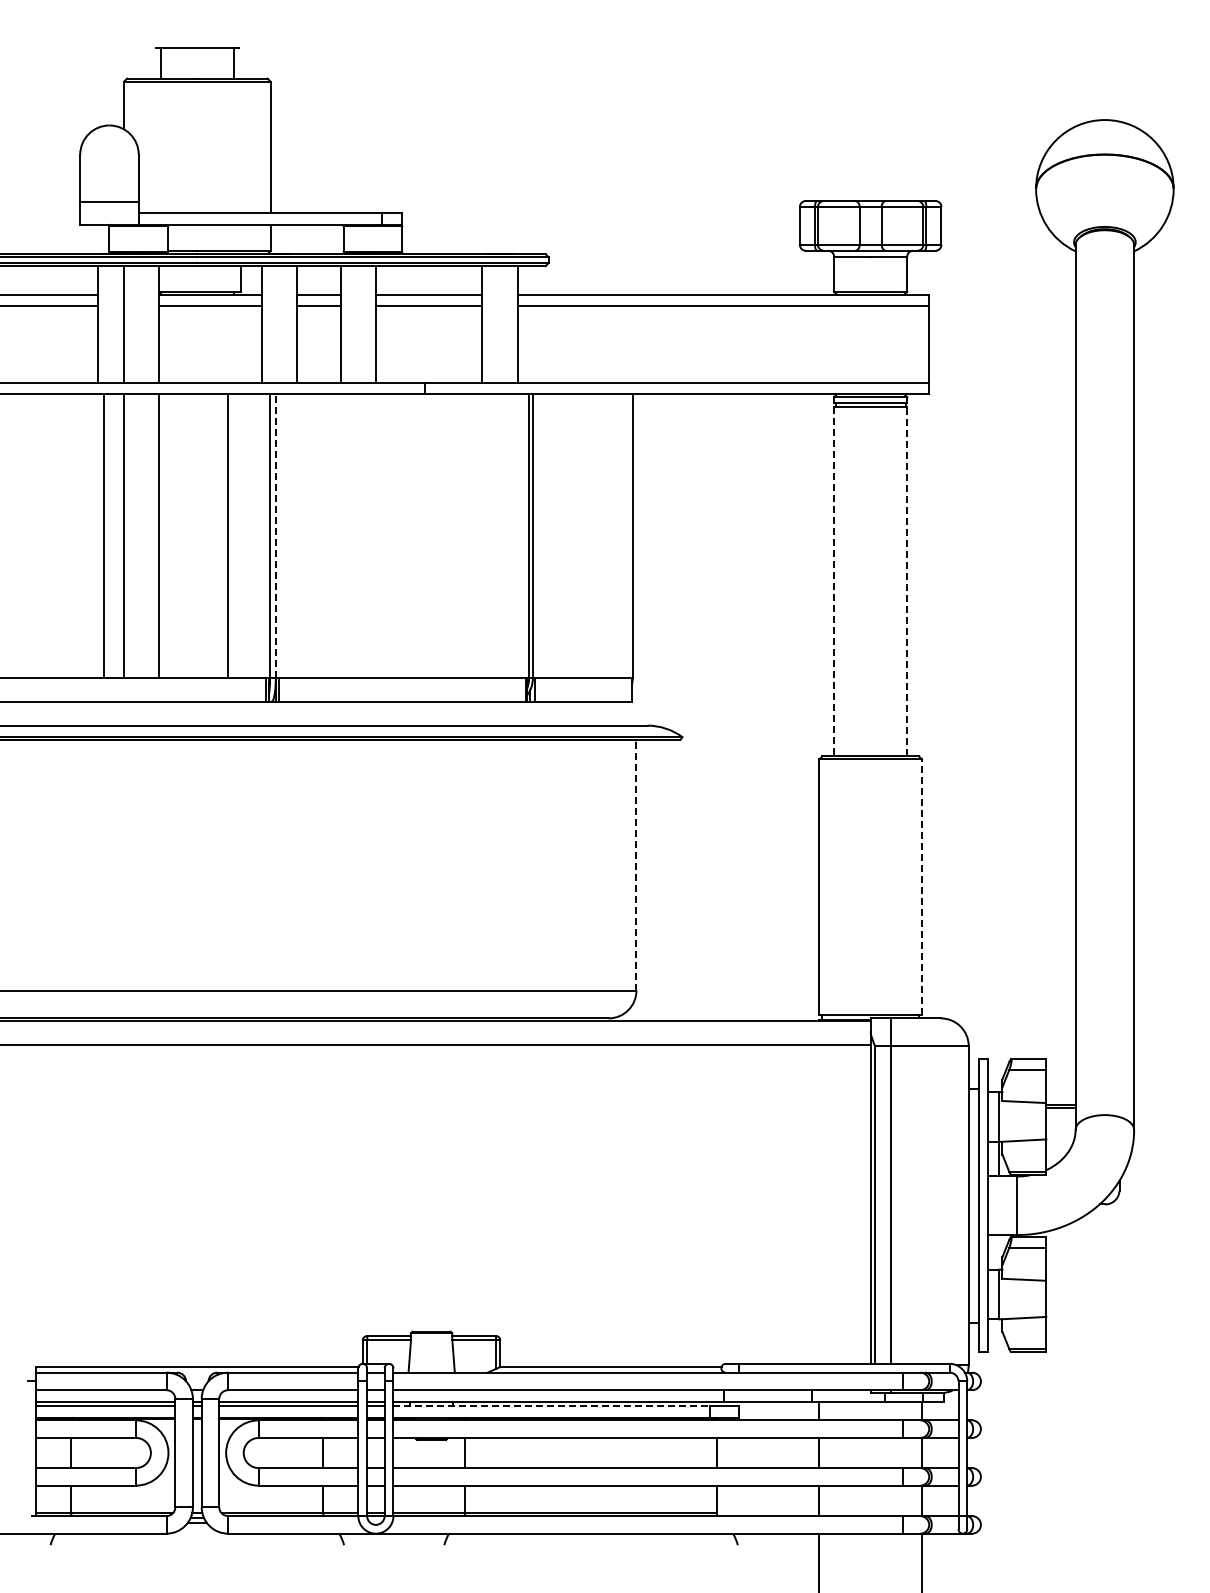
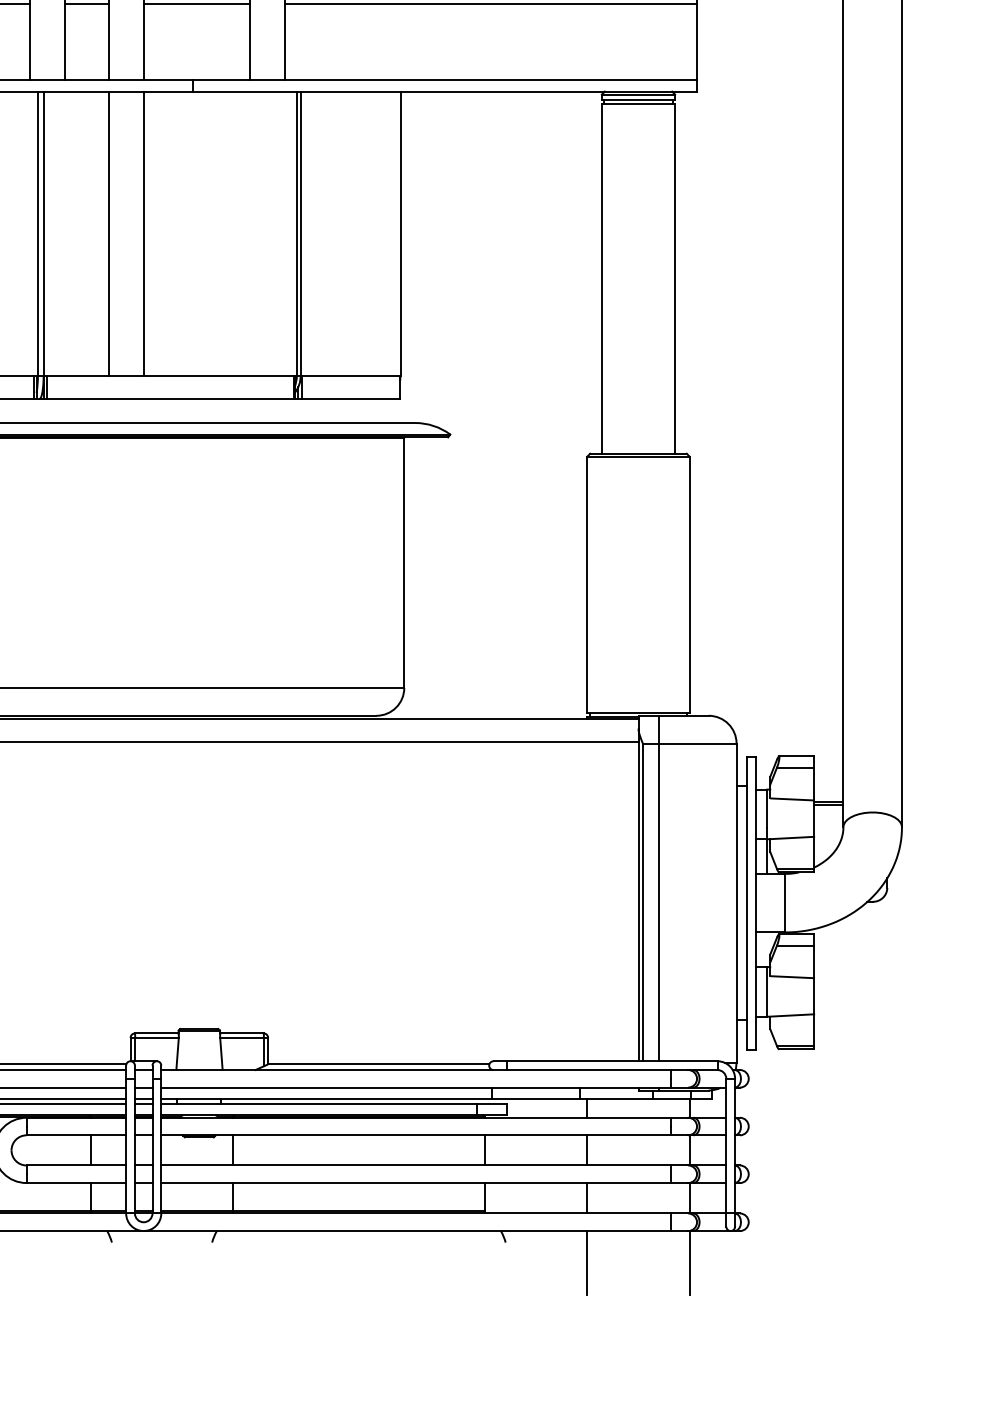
line: (275, 536) -> (43, 233), dashed -> solid
line: (340, 536) -> (108, 233), added
line: (375, 536) -> (143, 233), added
line: (834, 581) -> (602, 278), dashed -> solid
line: (907, 581) -> (675, 278), dashed -> solid
line: (636, 864) -> (404, 561), dashed -> solid
line: (921, 887) -> (689, 584), dashed -> solid
line: (552, 1406) -> (320, 1103), dashed -> solid

